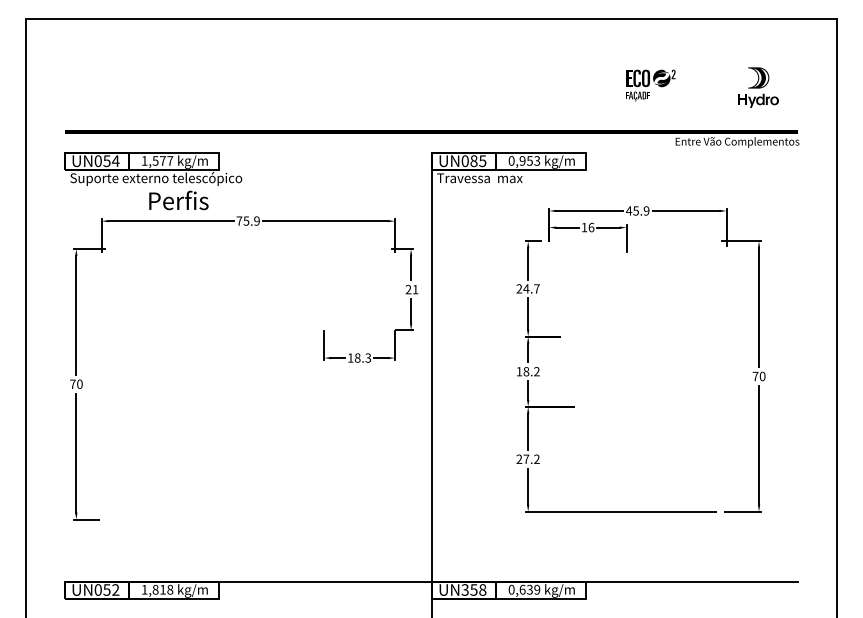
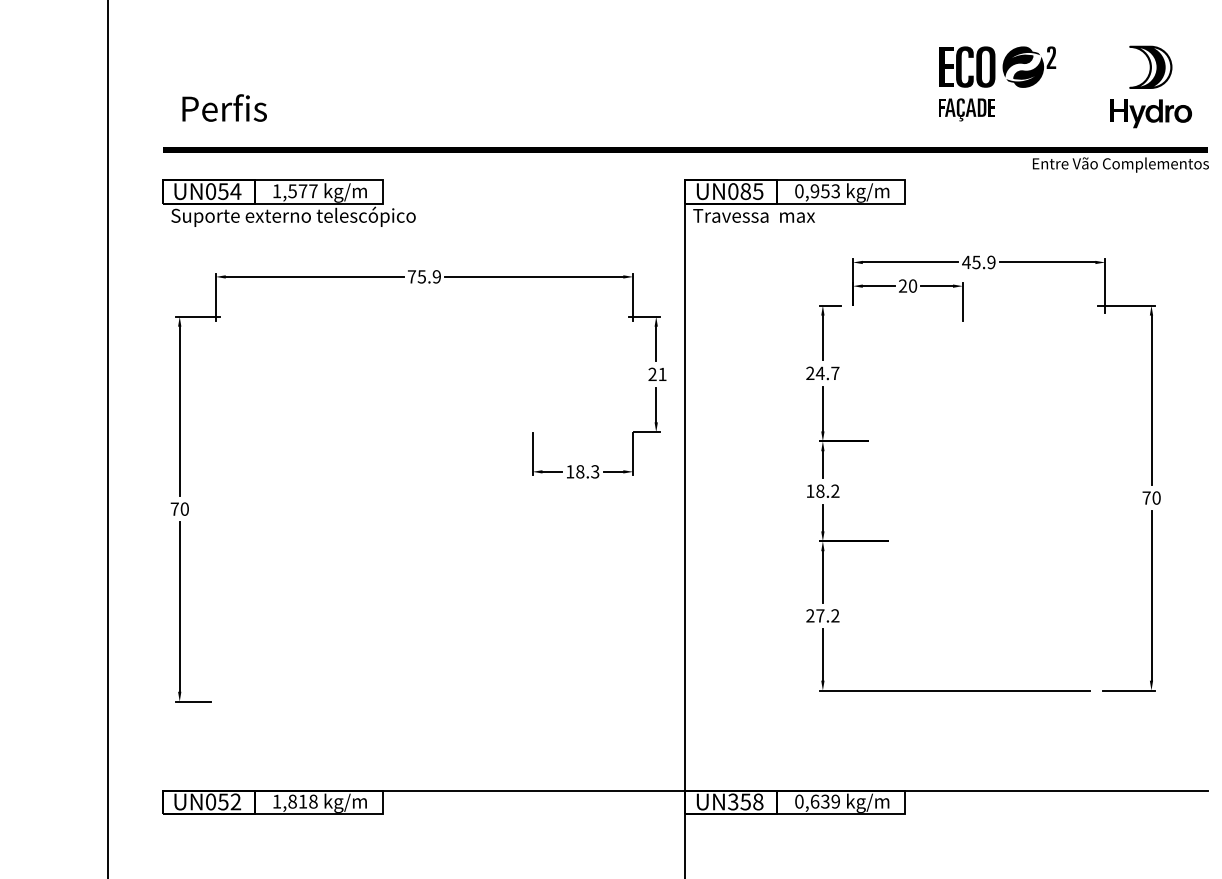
part: (650, 85) -> (996, 83), size x1.67
part: (758, 87) -> (1150, 86), size x1.43
text: (178, 200) -> (224, 108), moved
text: (587, 227) -> (907, 285), 16 -> 20

